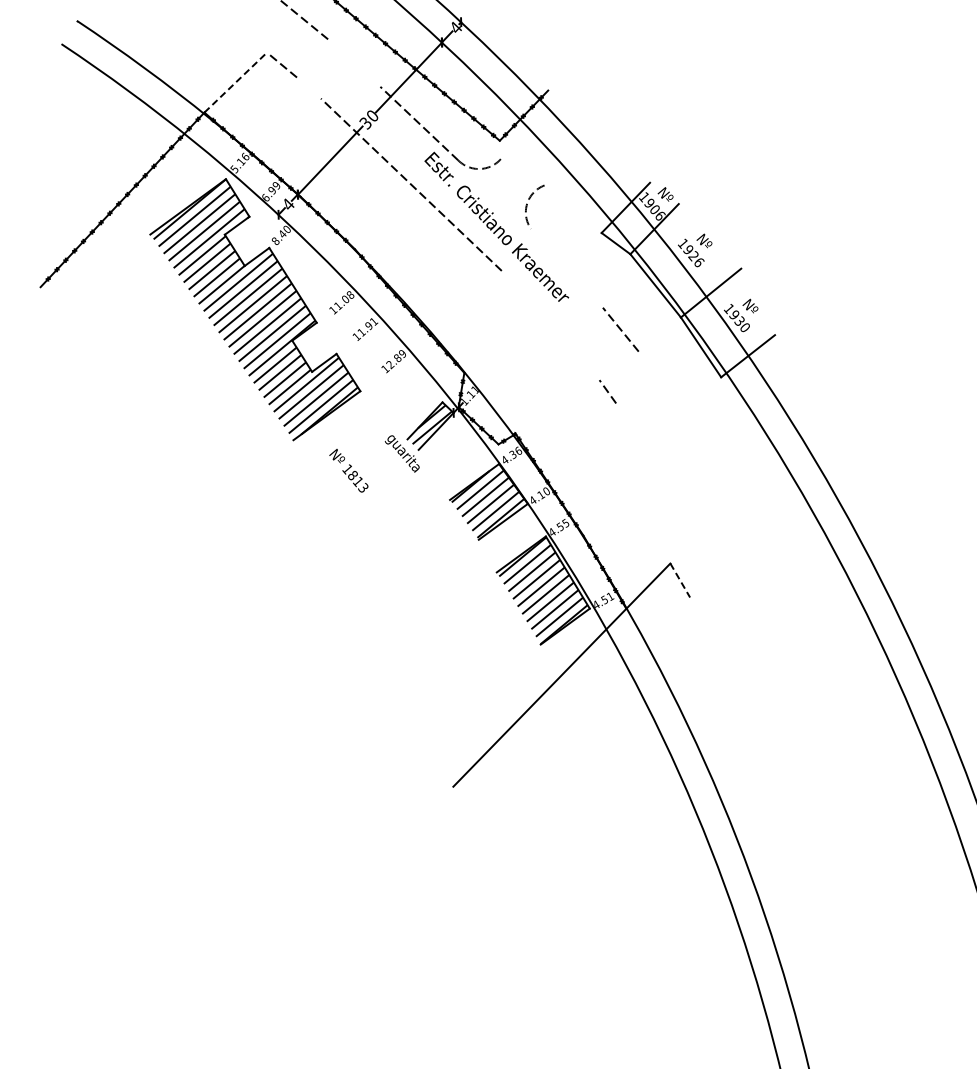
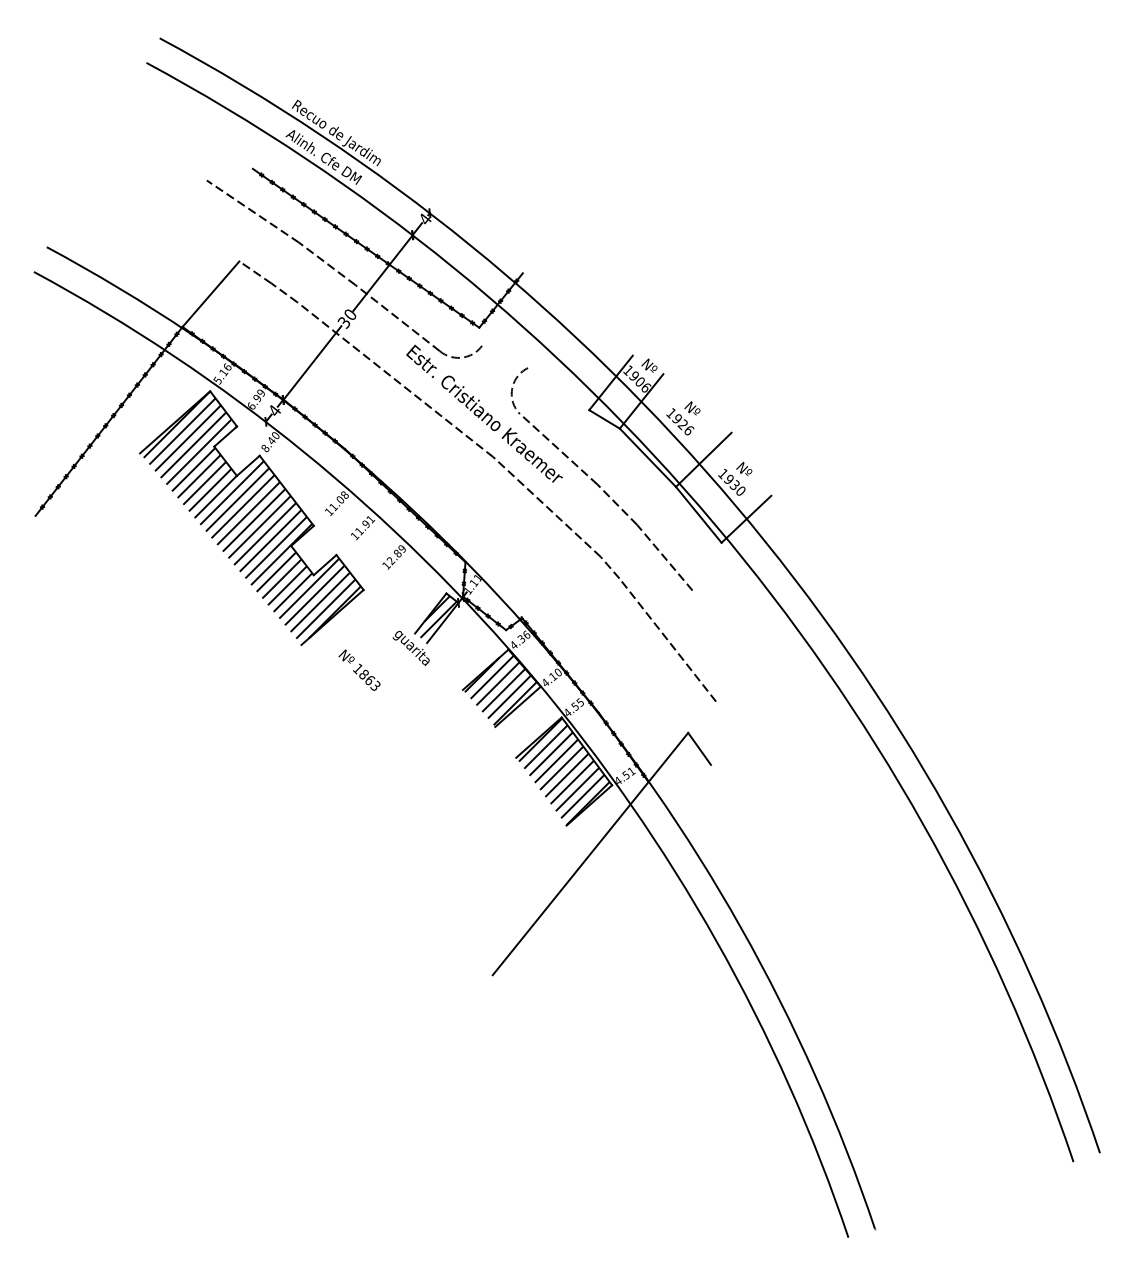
line: (354, 62) -> (327, 263), added
line: (236, 81) -> (211, 293), dashed -> solid
line: (309, 87) -> (284, 292), added
line: (566, 268) -> (557, 448), added
line: (550, 324) -> (546, 506), added
line: (662, 386) -> (664, 557), added
line: (658, 468) -> (667, 639), added
text: (357, 481) -> (369, 680), 1813 -> 1863
line: (680, 580) -> (699, 748), dashed -> solid

